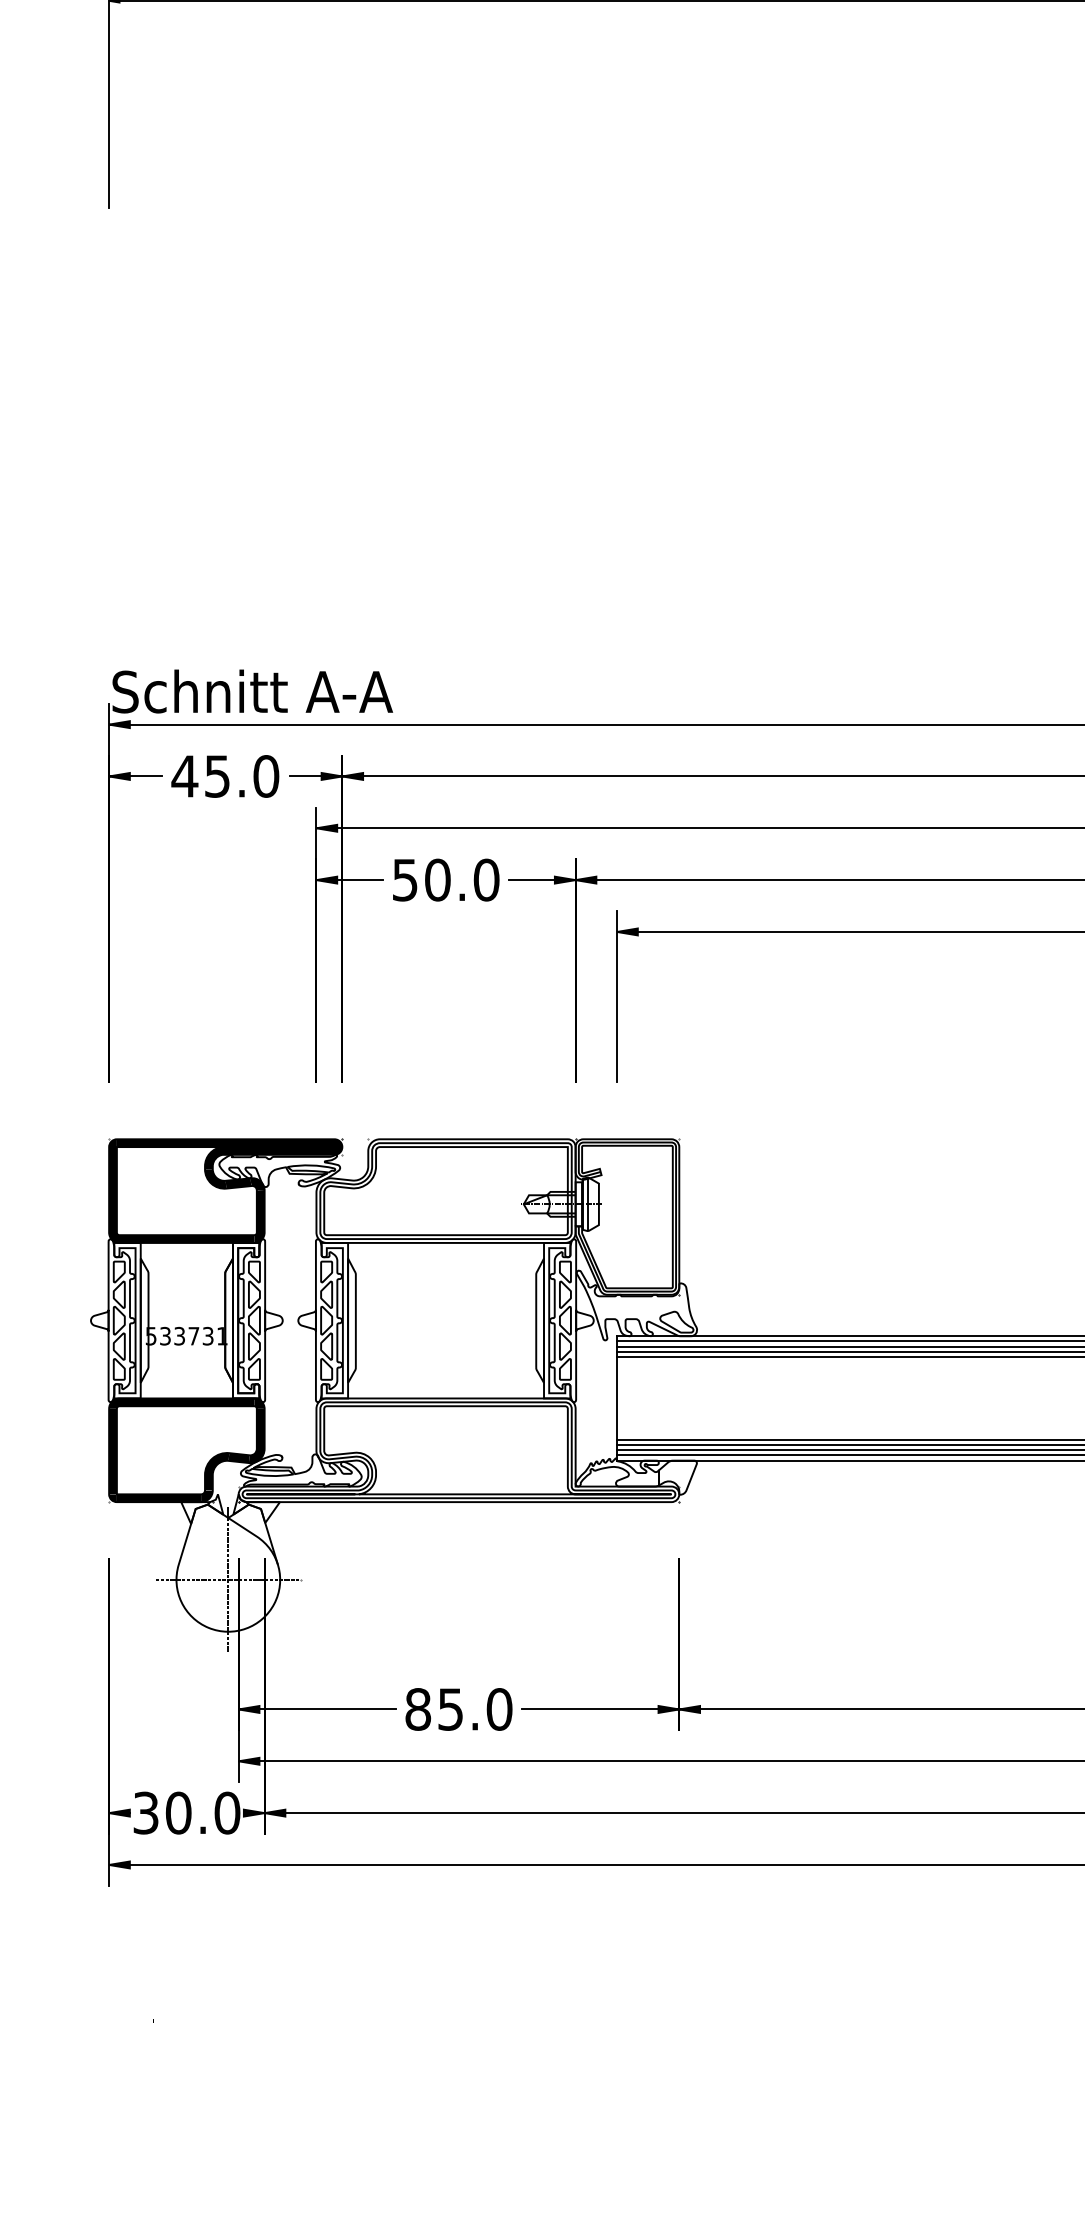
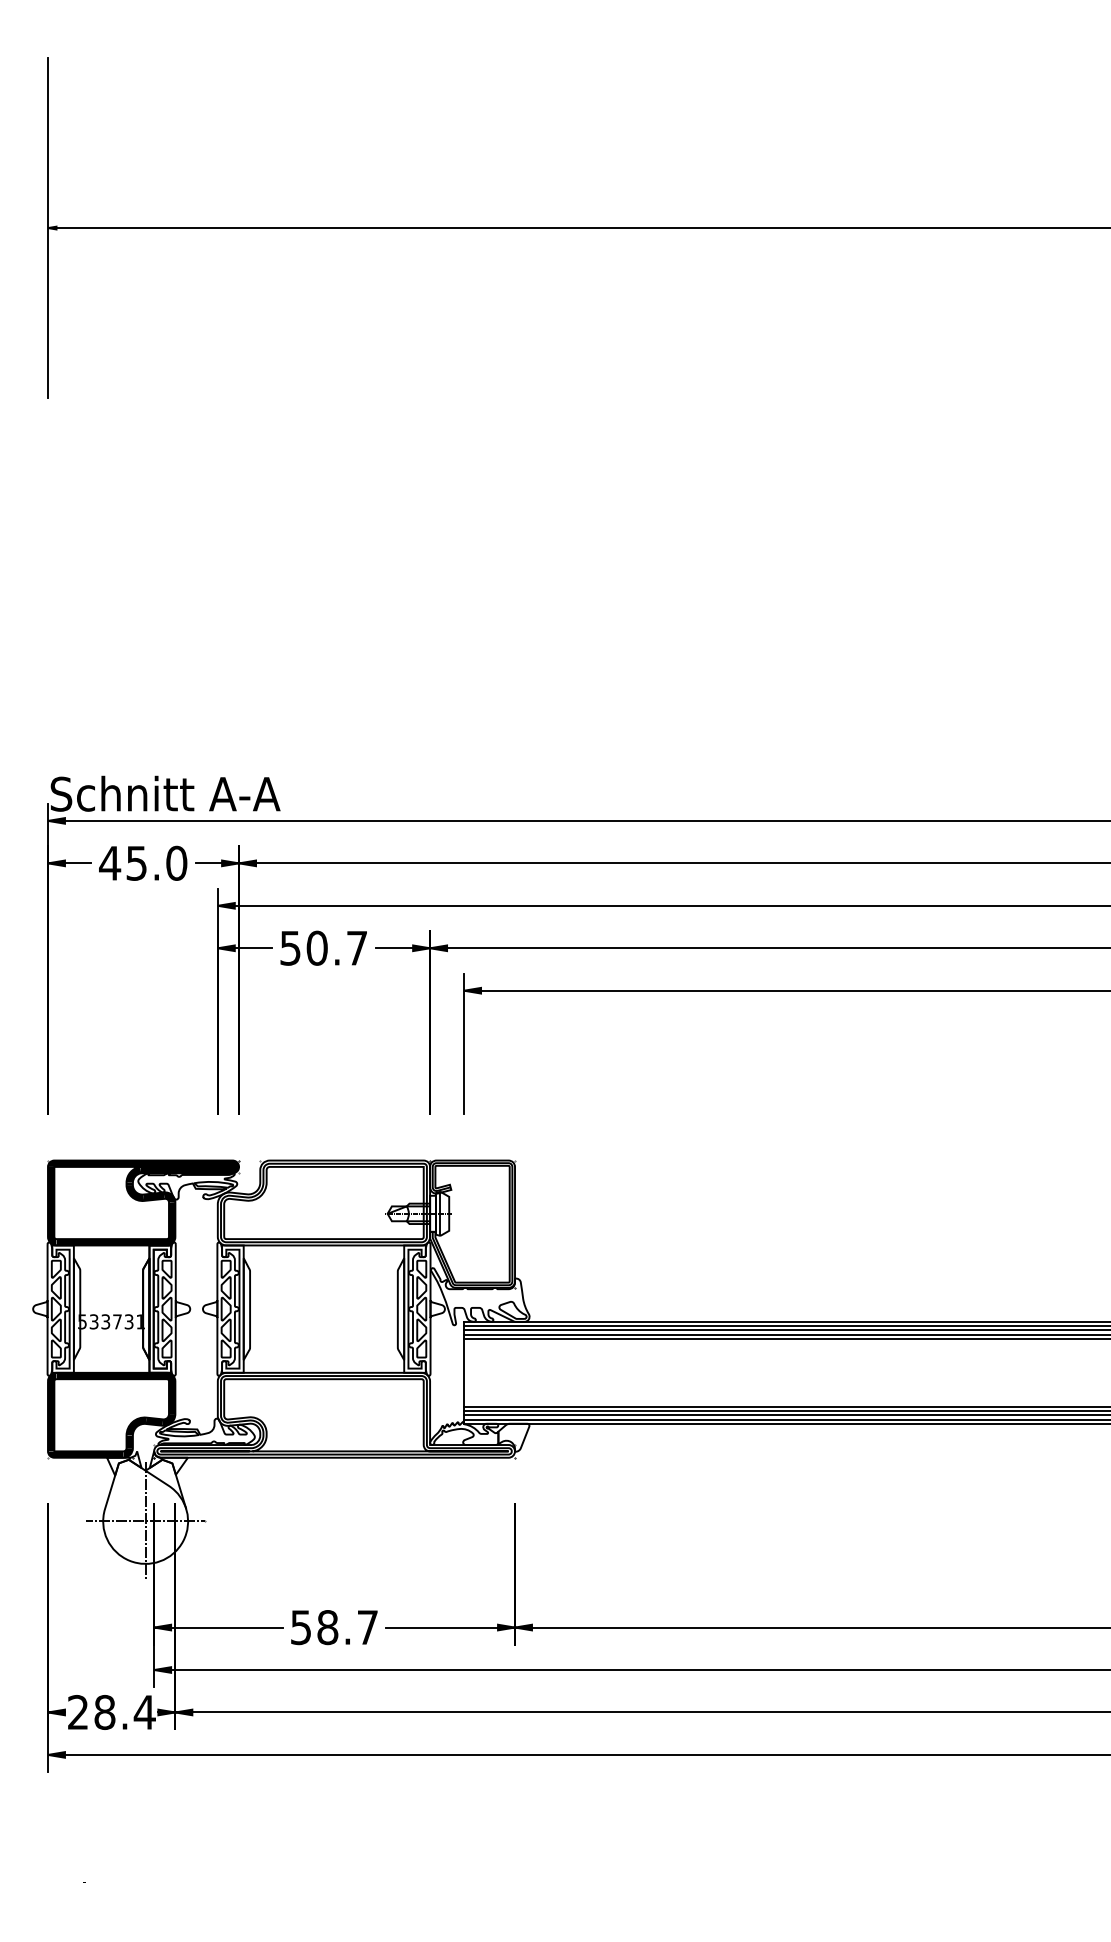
text: (485, 879) -> (356, 947), 50.0 -> 50.7
text: (458, 1709) -> (334, 1627), 85.0 -> 58.7
text: (186, 1813) -> (111, 1712), 30.0 -> 28.4

